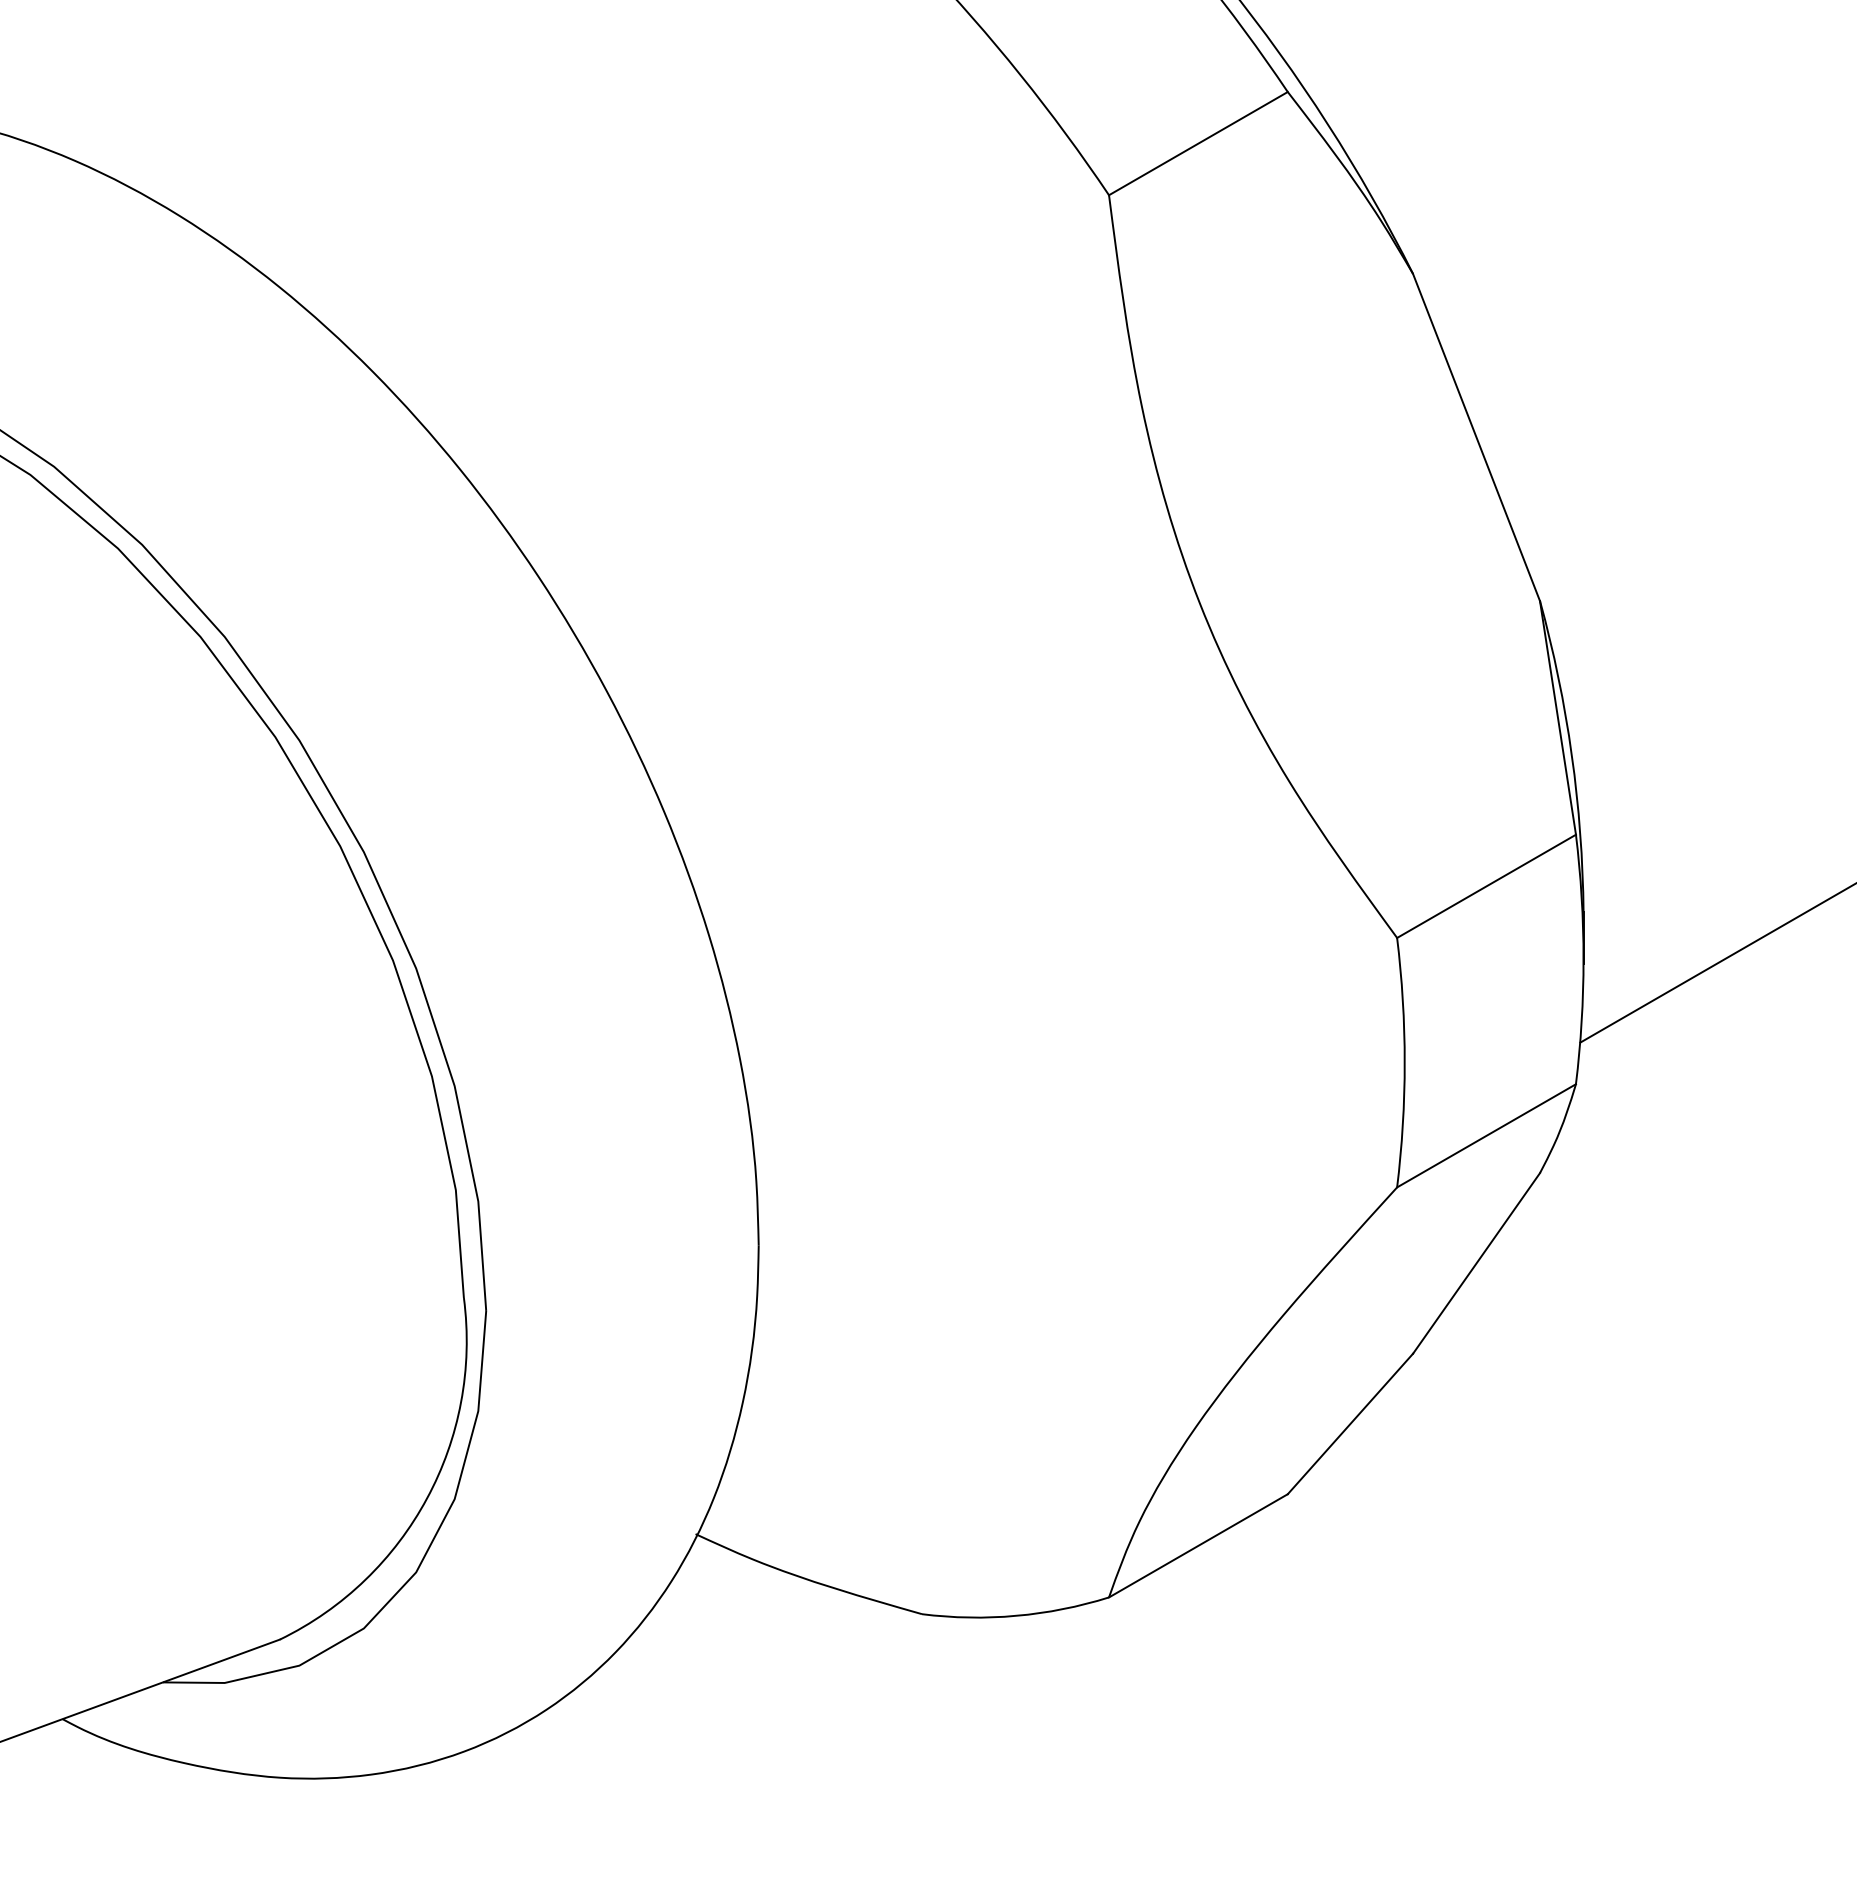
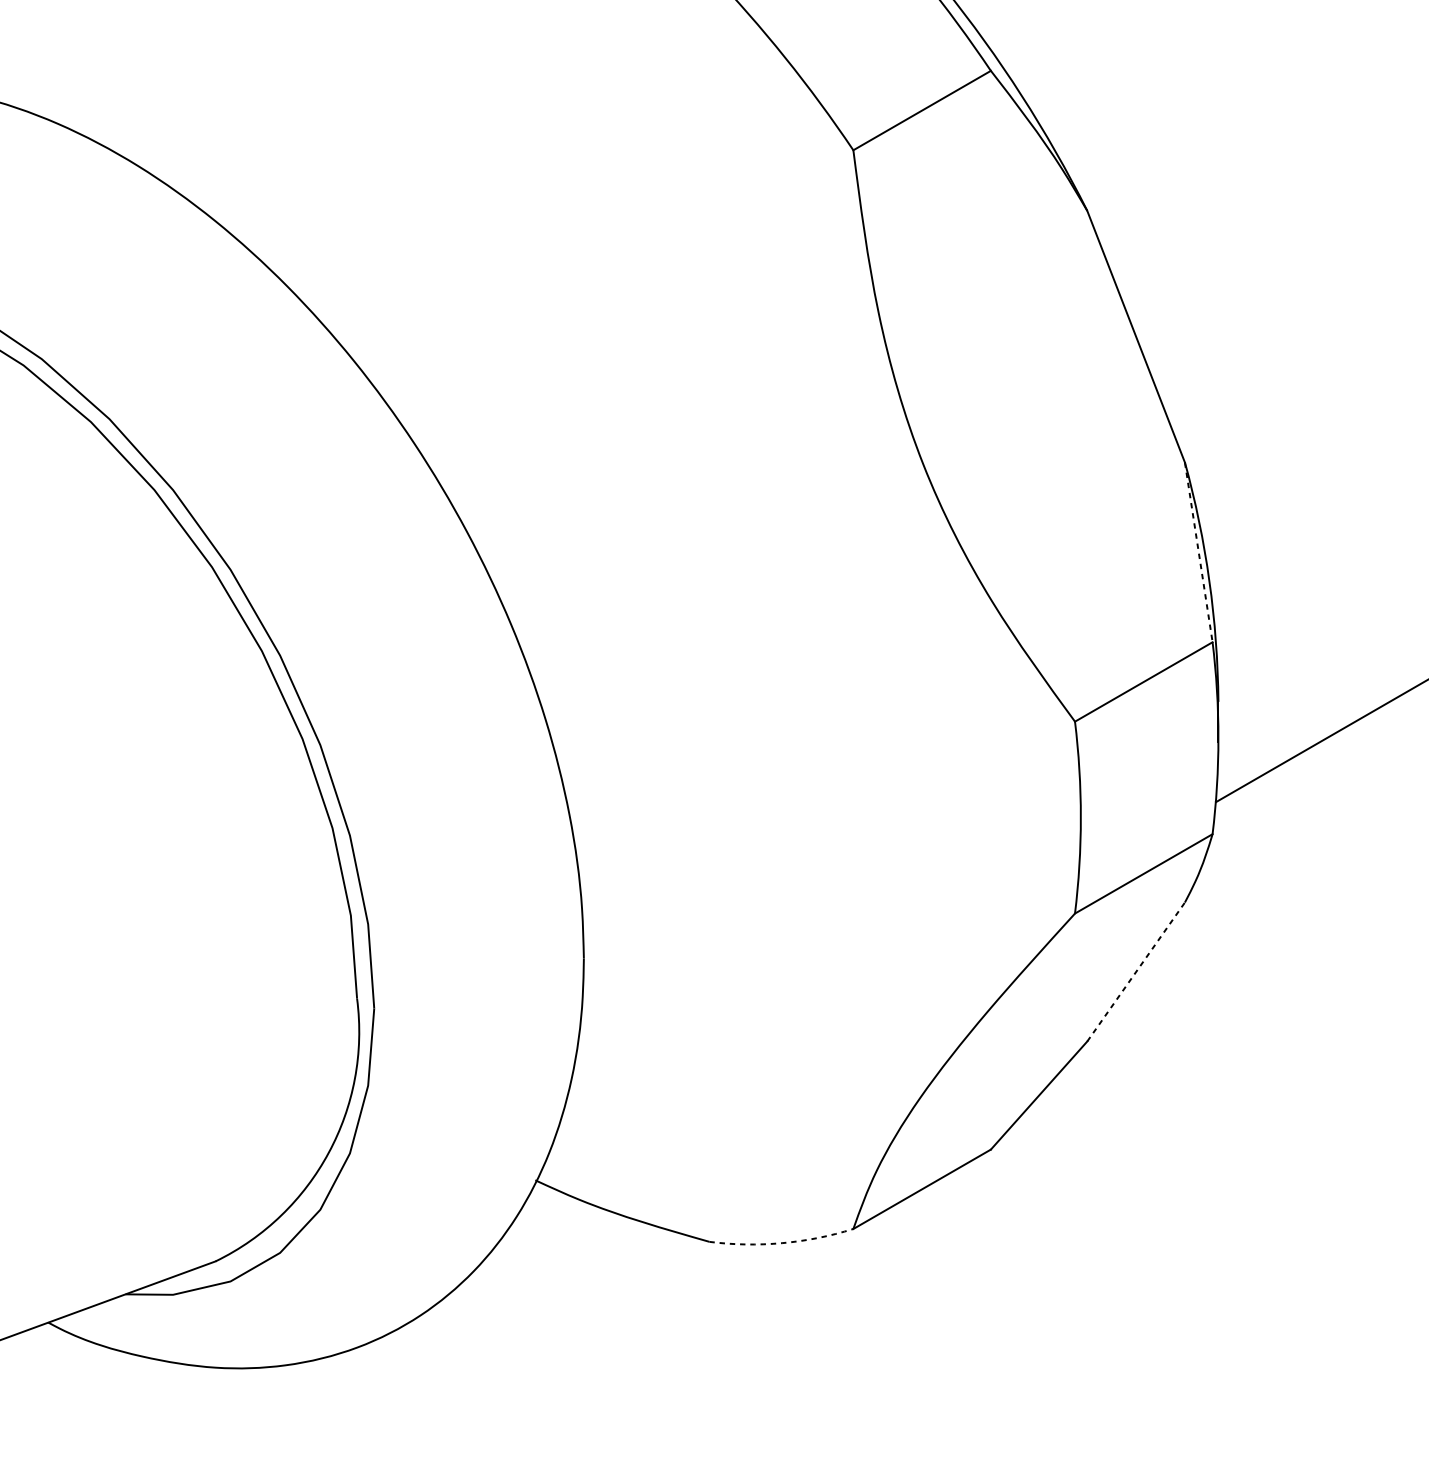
line: (1558, 718) -> (1199, 552), solid -> dashed
line: (1476, 1263) -> (1136, 972), solid -> dashed
arc: (1016, 1615) -> (782, 1242), solid -> dashed

